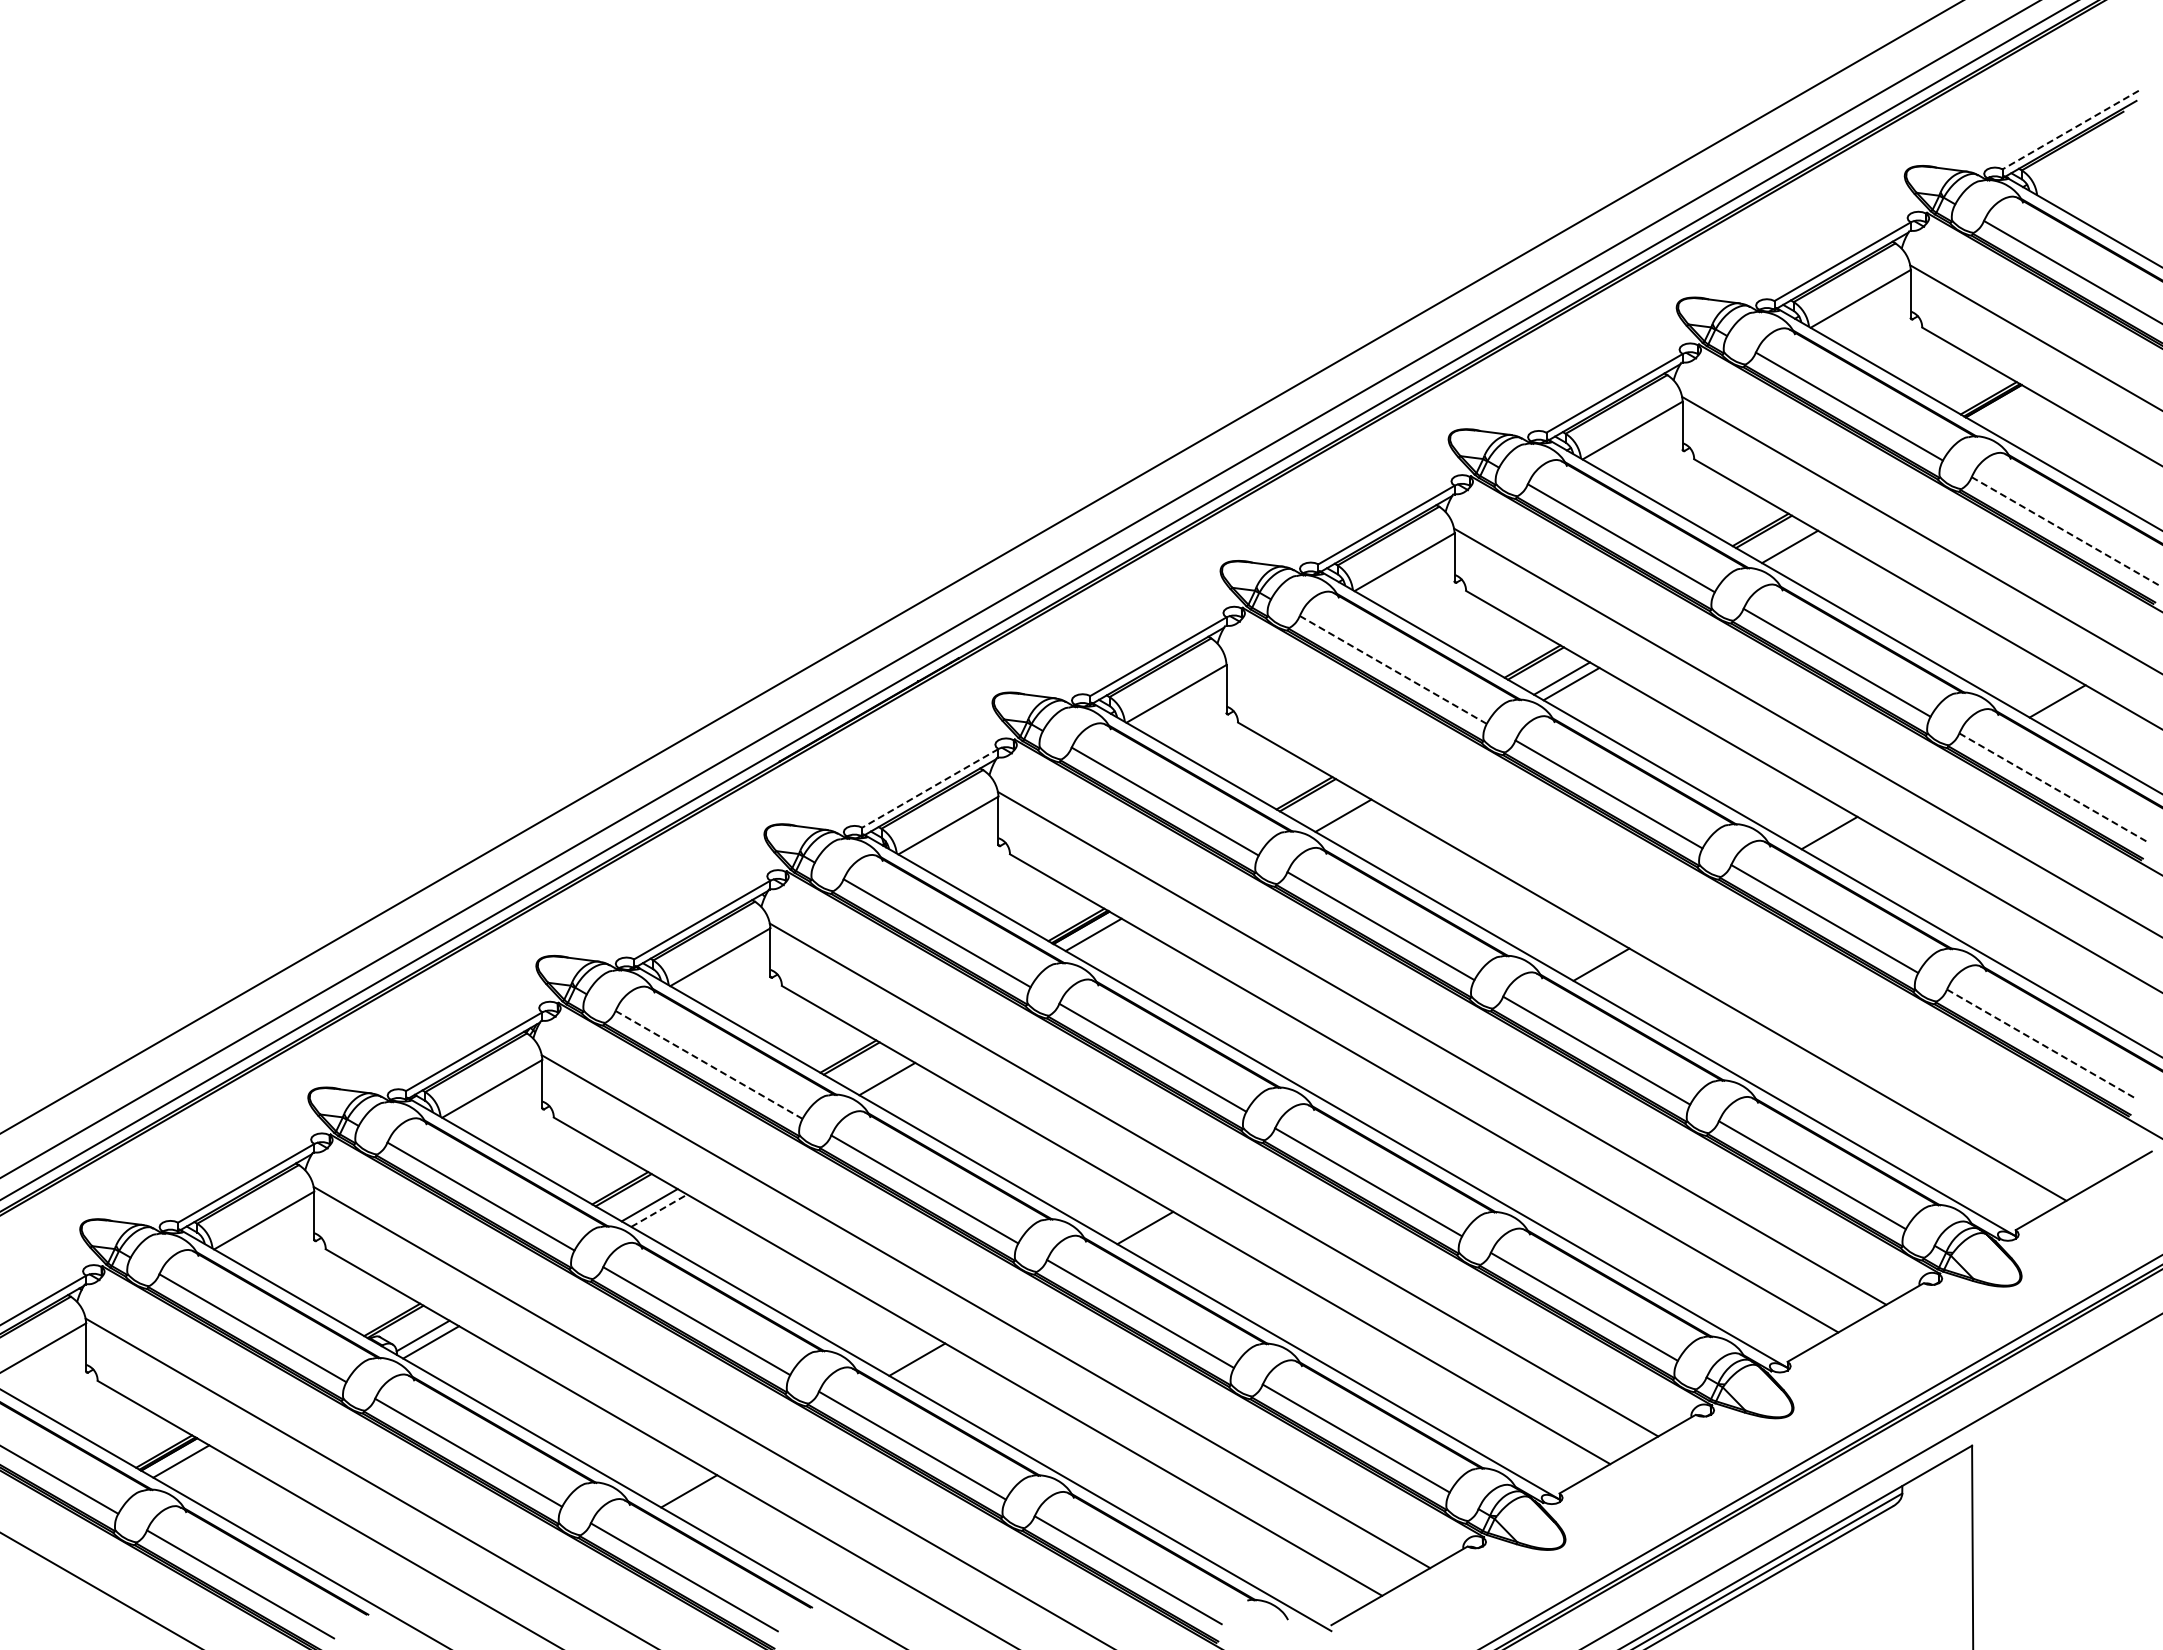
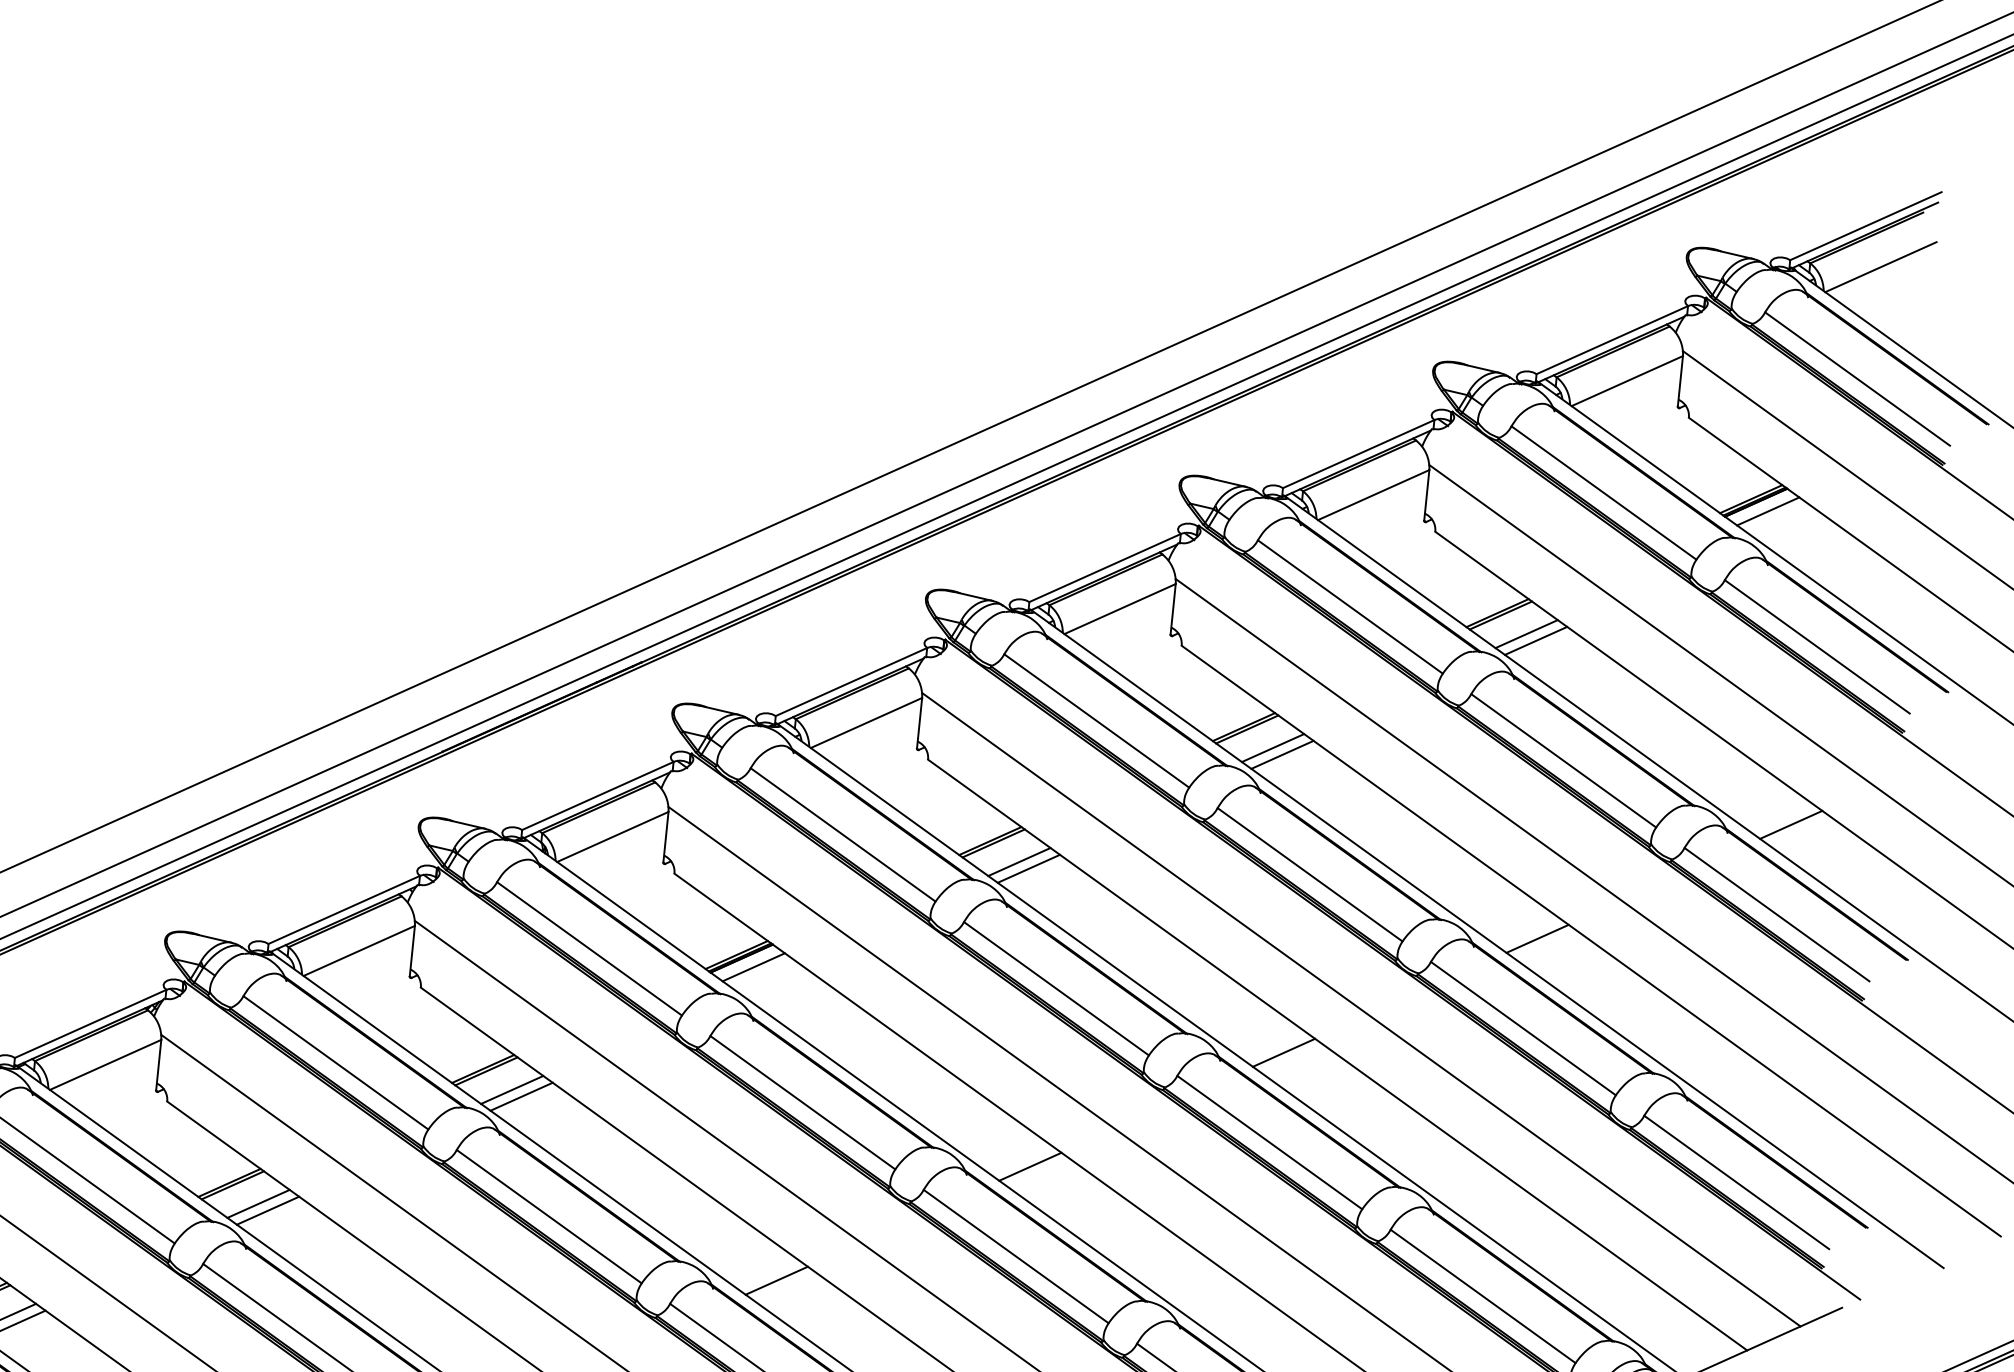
line: (2070, 130) -> (1865, 226), dashed -> solid
line: (2088, 167) -> (1880, 267), added
line: (2005, 408) -> (1767, 511), added
line: (2065, 531) -> (1817, 647), dashed -> solid
line: (1799, 552) -> (1535, 640), added
line: (1393, 669) -> (1097, 720), dashed -> solid
line: (2052, 787) -> (1776, 914), dashed -> solid
line: (930, 788) -> (598, 796), dashed -> solid
line: (1333, 810) -> (1018, 862), added
line: (1670, 916) -> (1361, 1009), added
line: (2040, 1043) -> (1736, 1182), dashed -> solid
line: (709, 1064) -> (336, 1062), dashed -> solid
line: (877, 1073) -> (511, 1089), added
line: (1373, 1096) -> (1030, 1166), added
line: (659, 1210) -> (268, 1210), dashed -> solid

